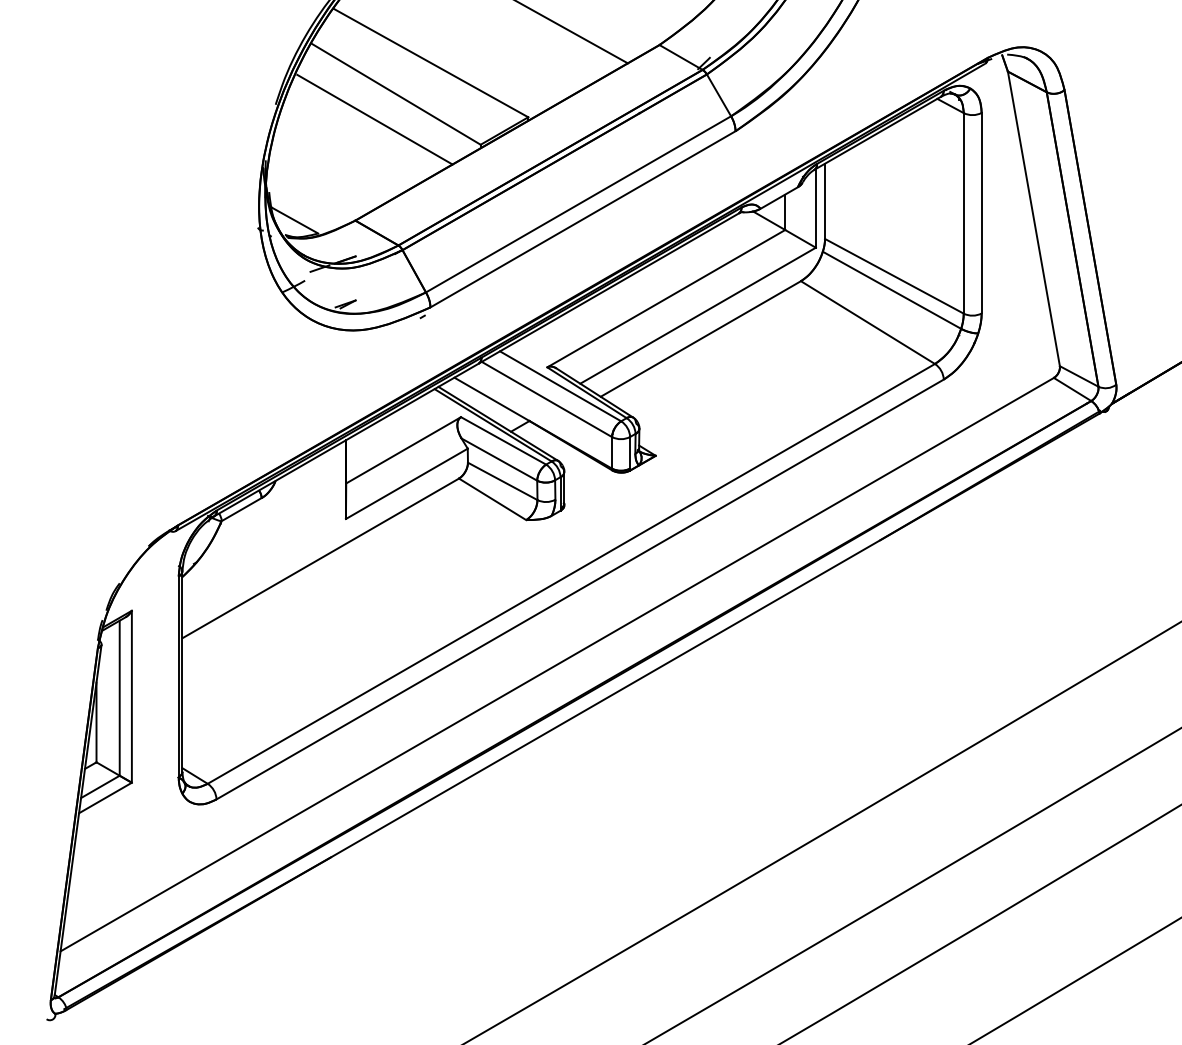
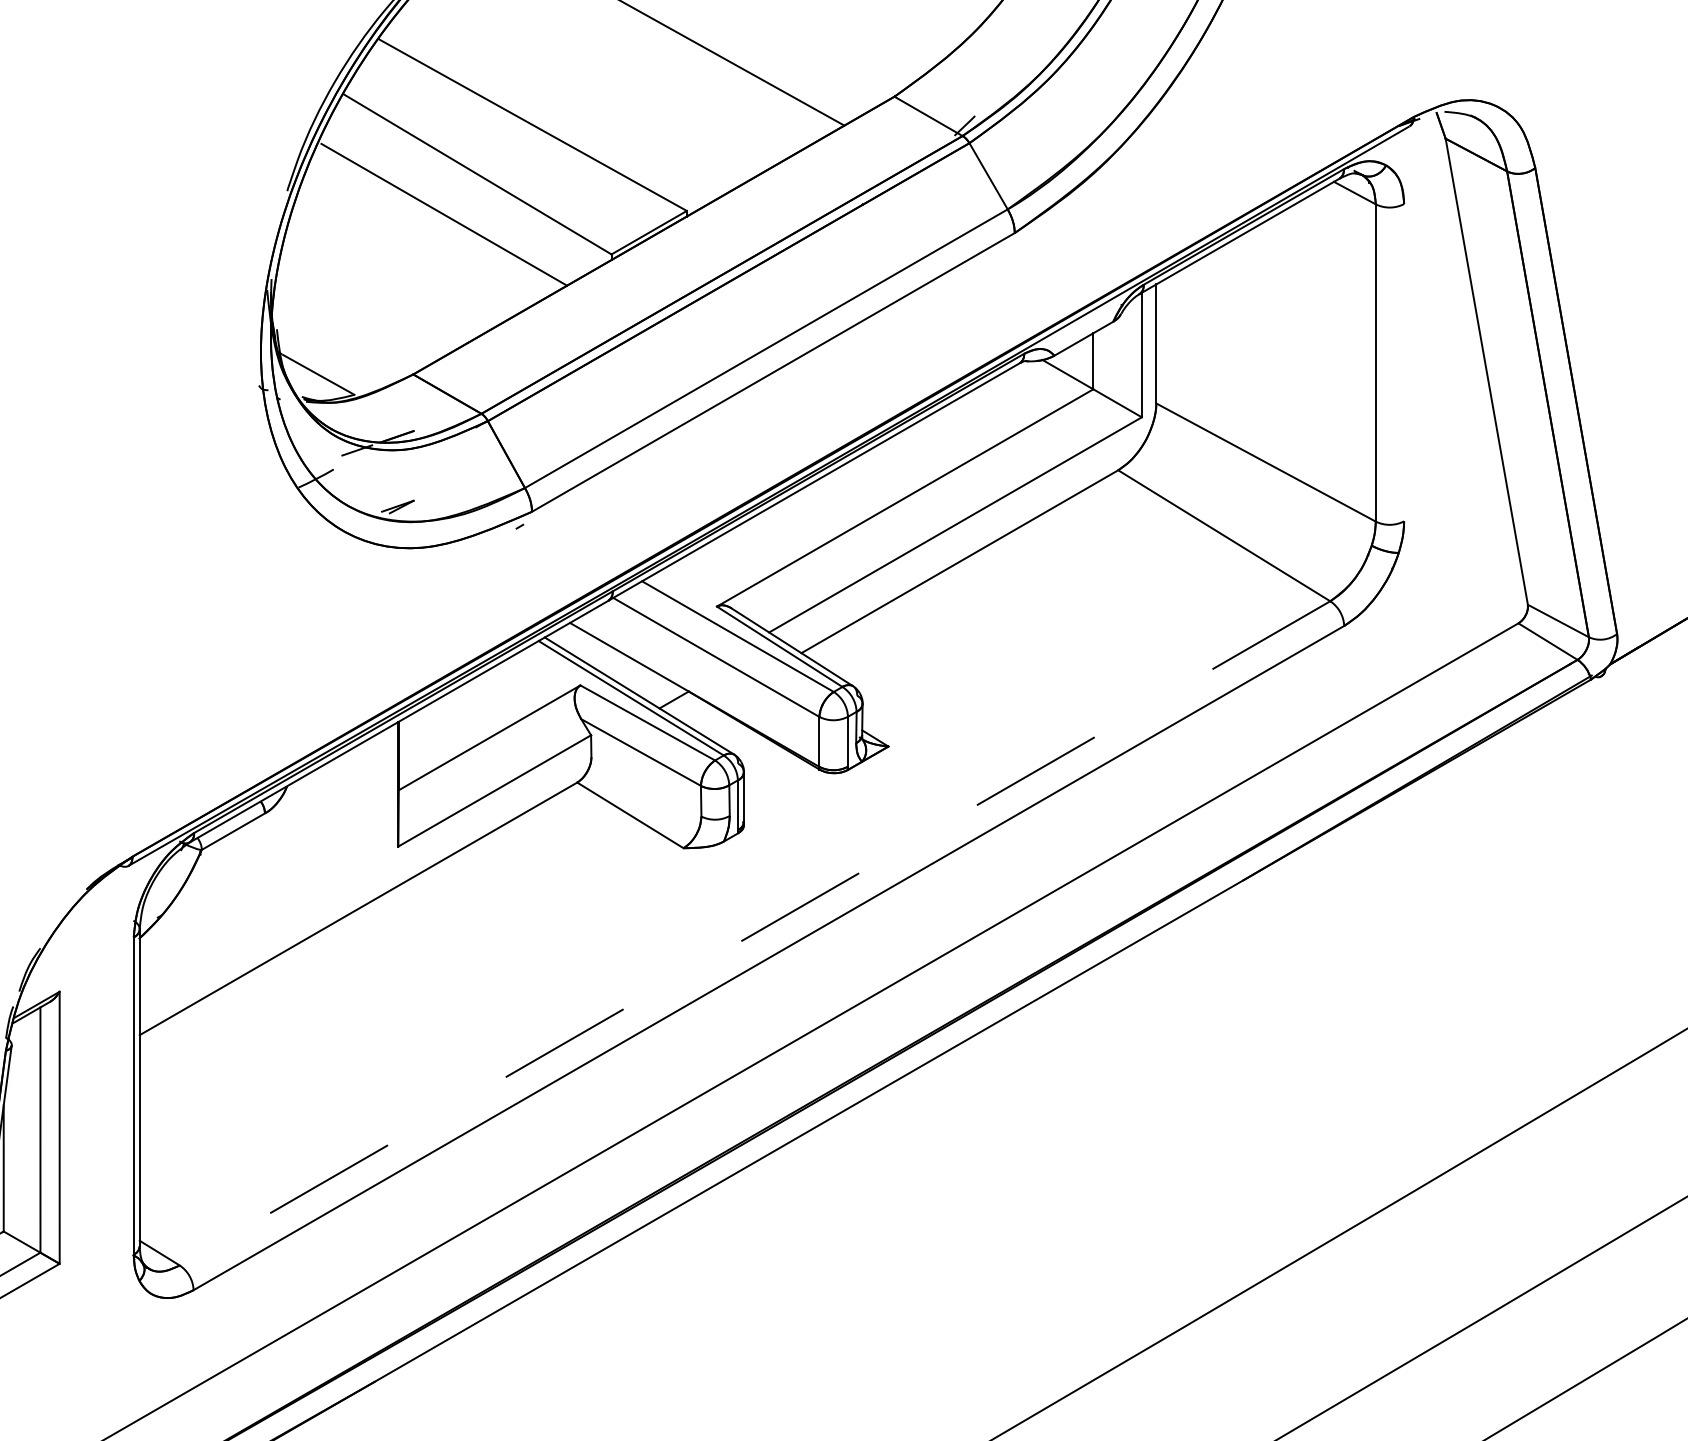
line: (981, 212) -> (1403, 361), removed
line: (891, 289) -> (1261, 483), removed
line: (502, 481) -> (646, 787), removed
line: (571, 573) -> (755, 932), solid -> dashed

